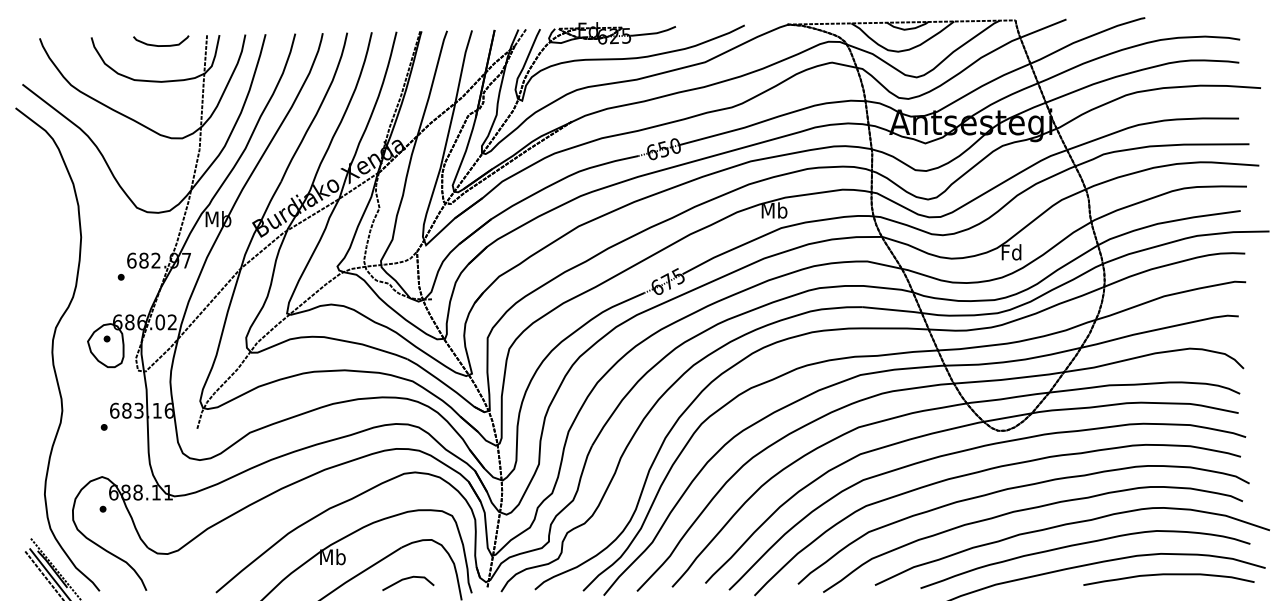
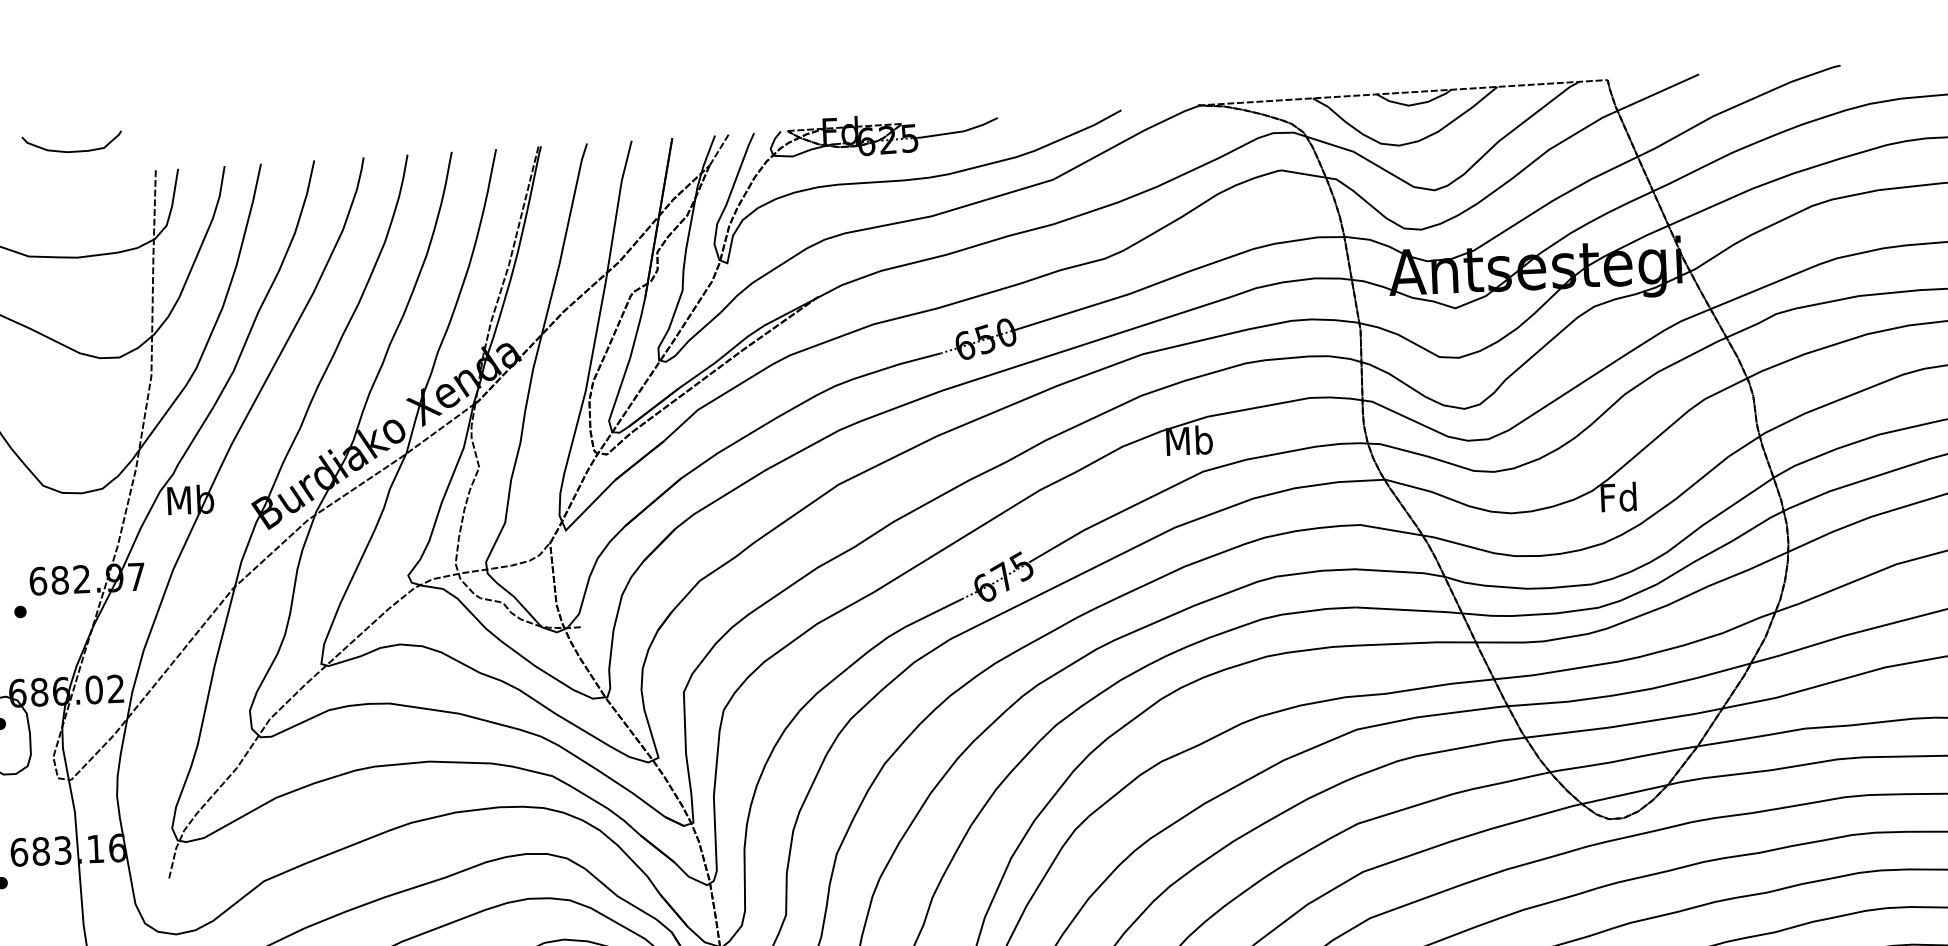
curve: (161, 45) -> (72, 150), moved

